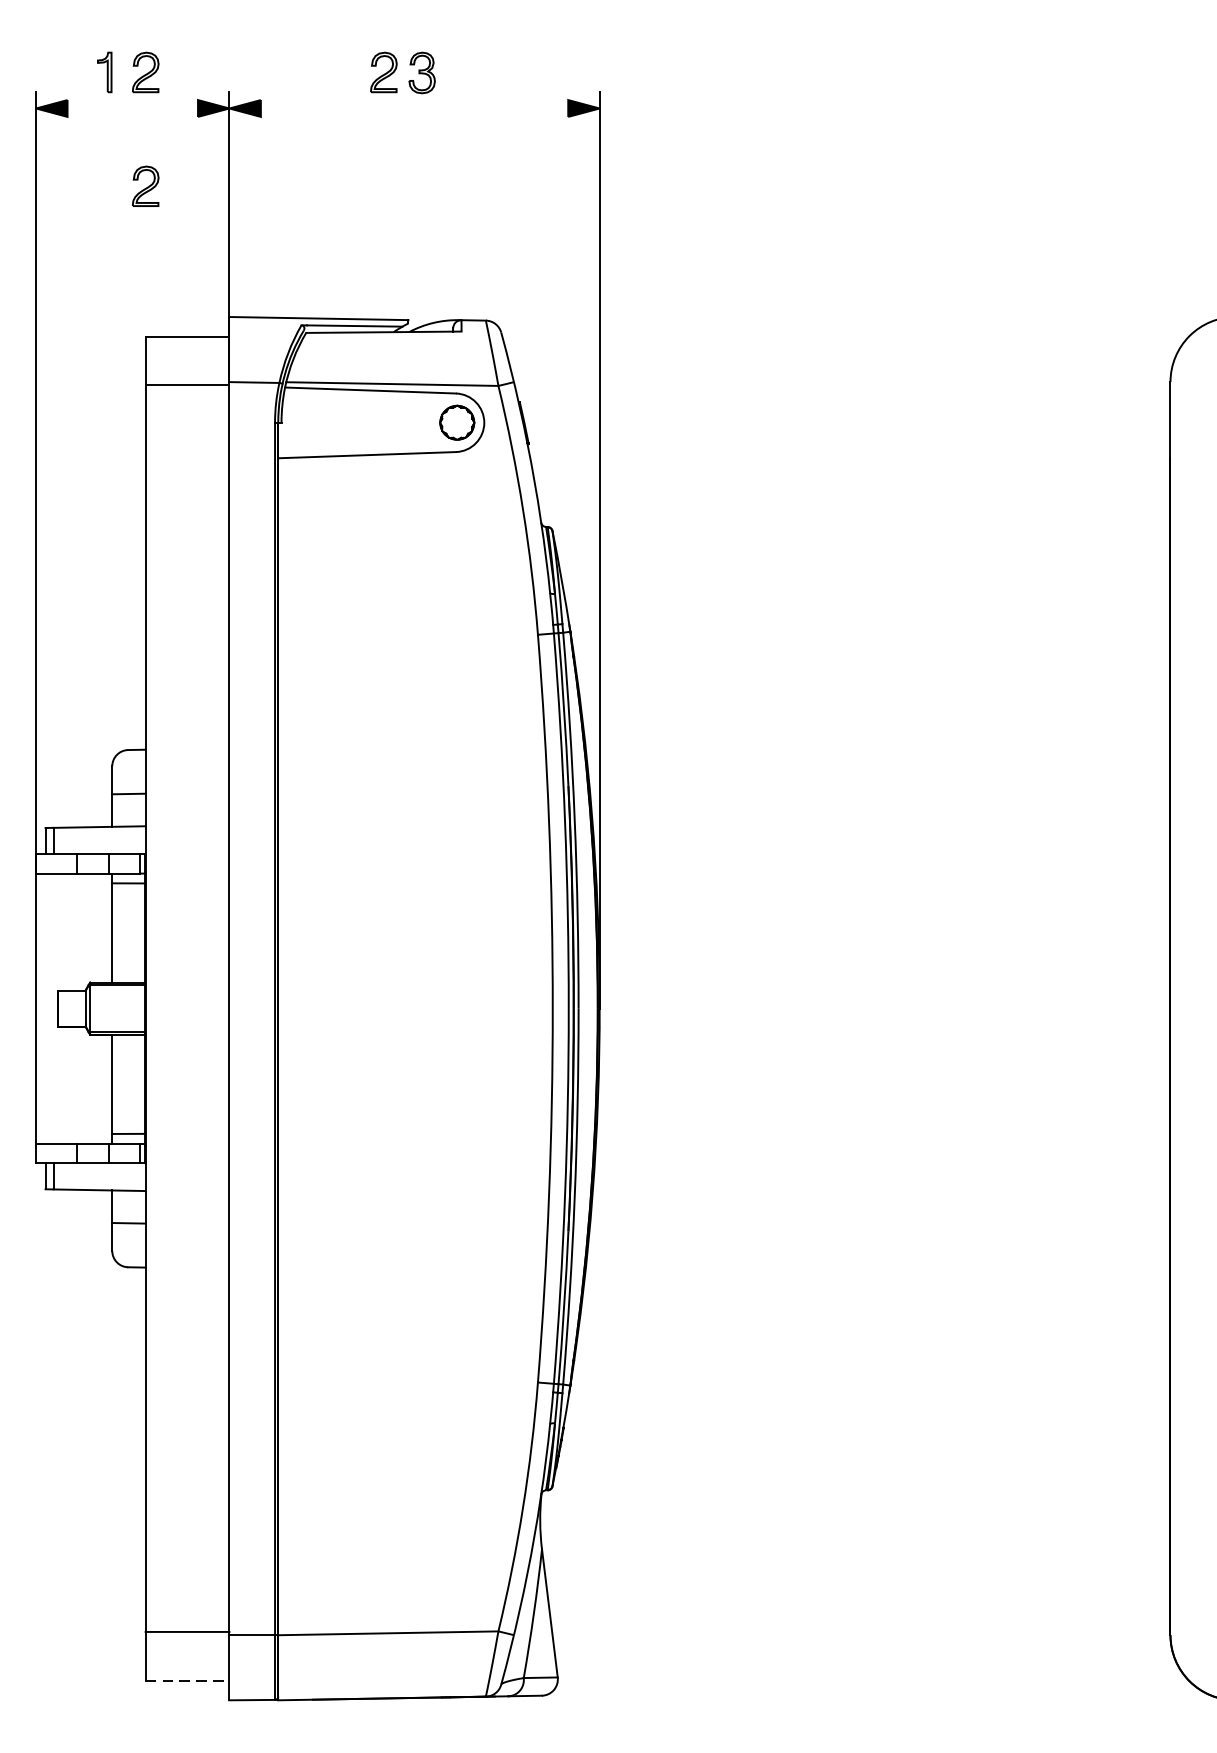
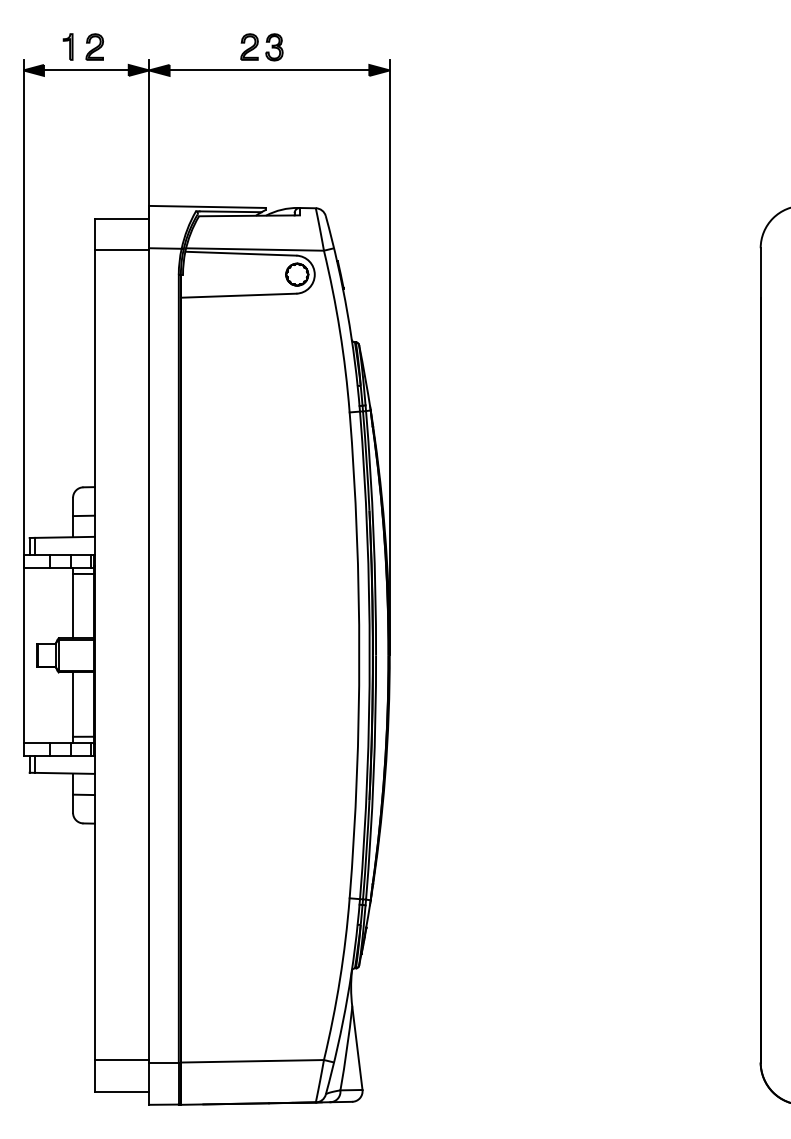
line: (131, 108) -> (85, 70), added
line: (414, 108) -> (269, 70), added
part: (145, 185) -> (94, 120), removed
line: (188, 1681) -> (122, 1092), dashed -> solid

